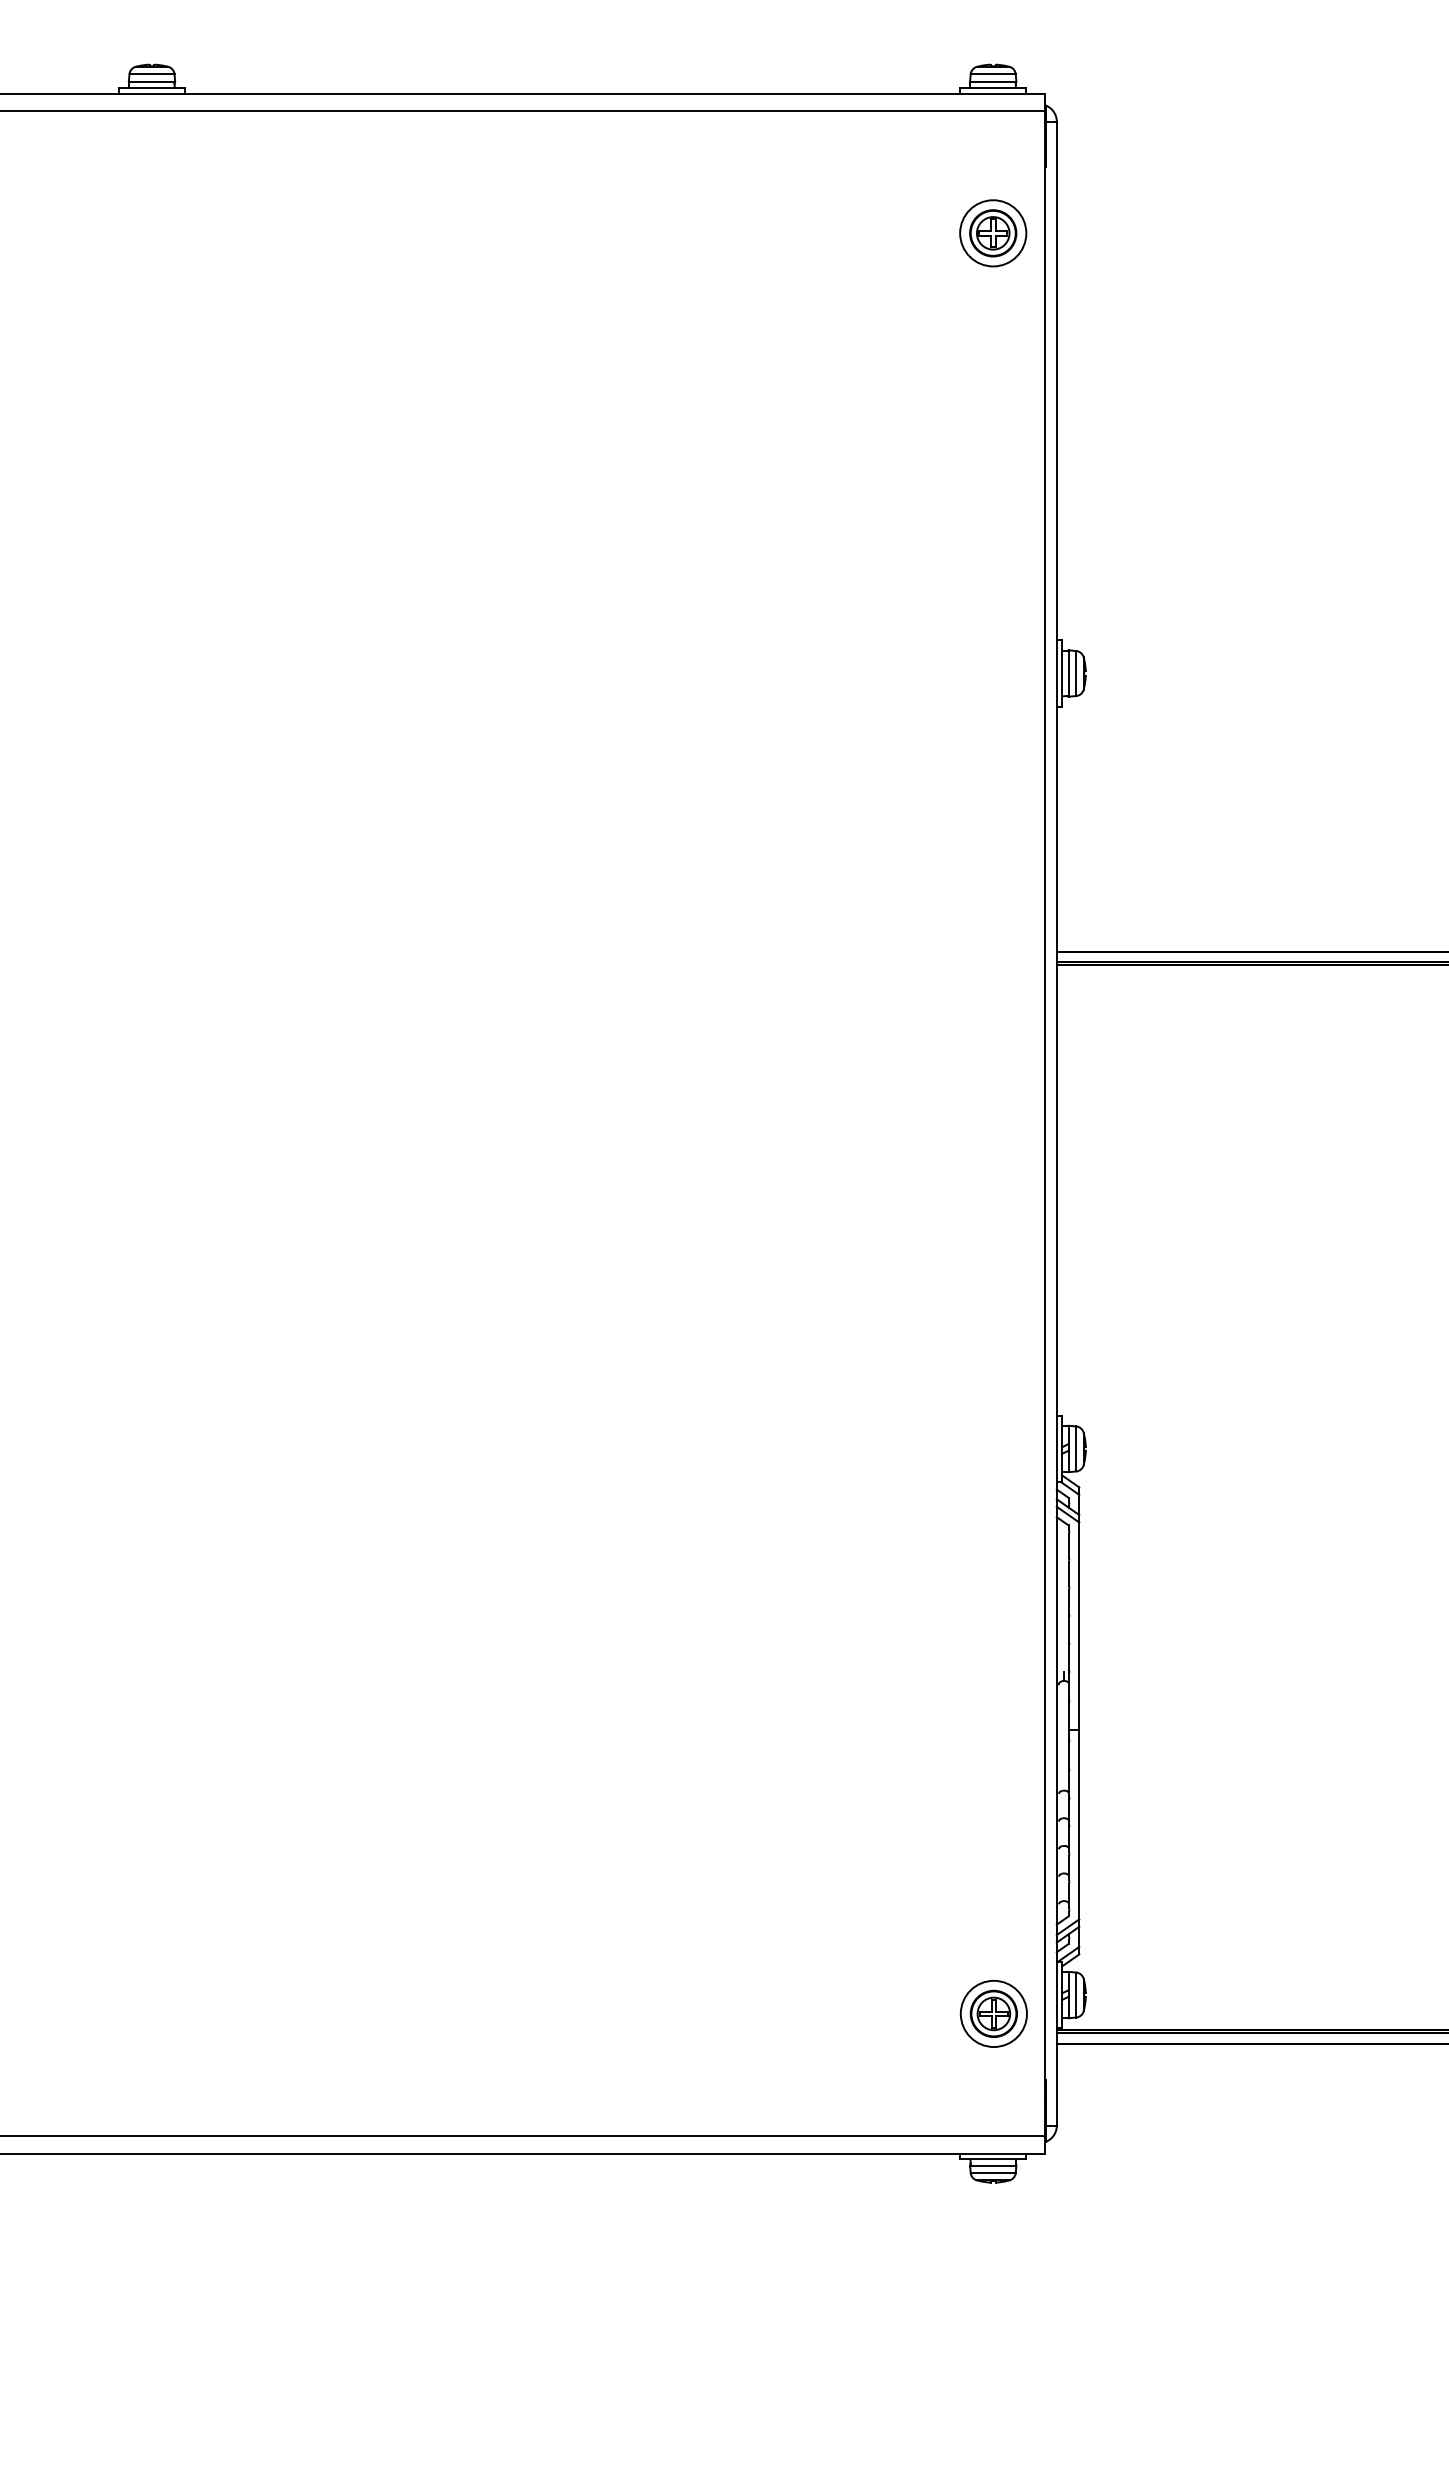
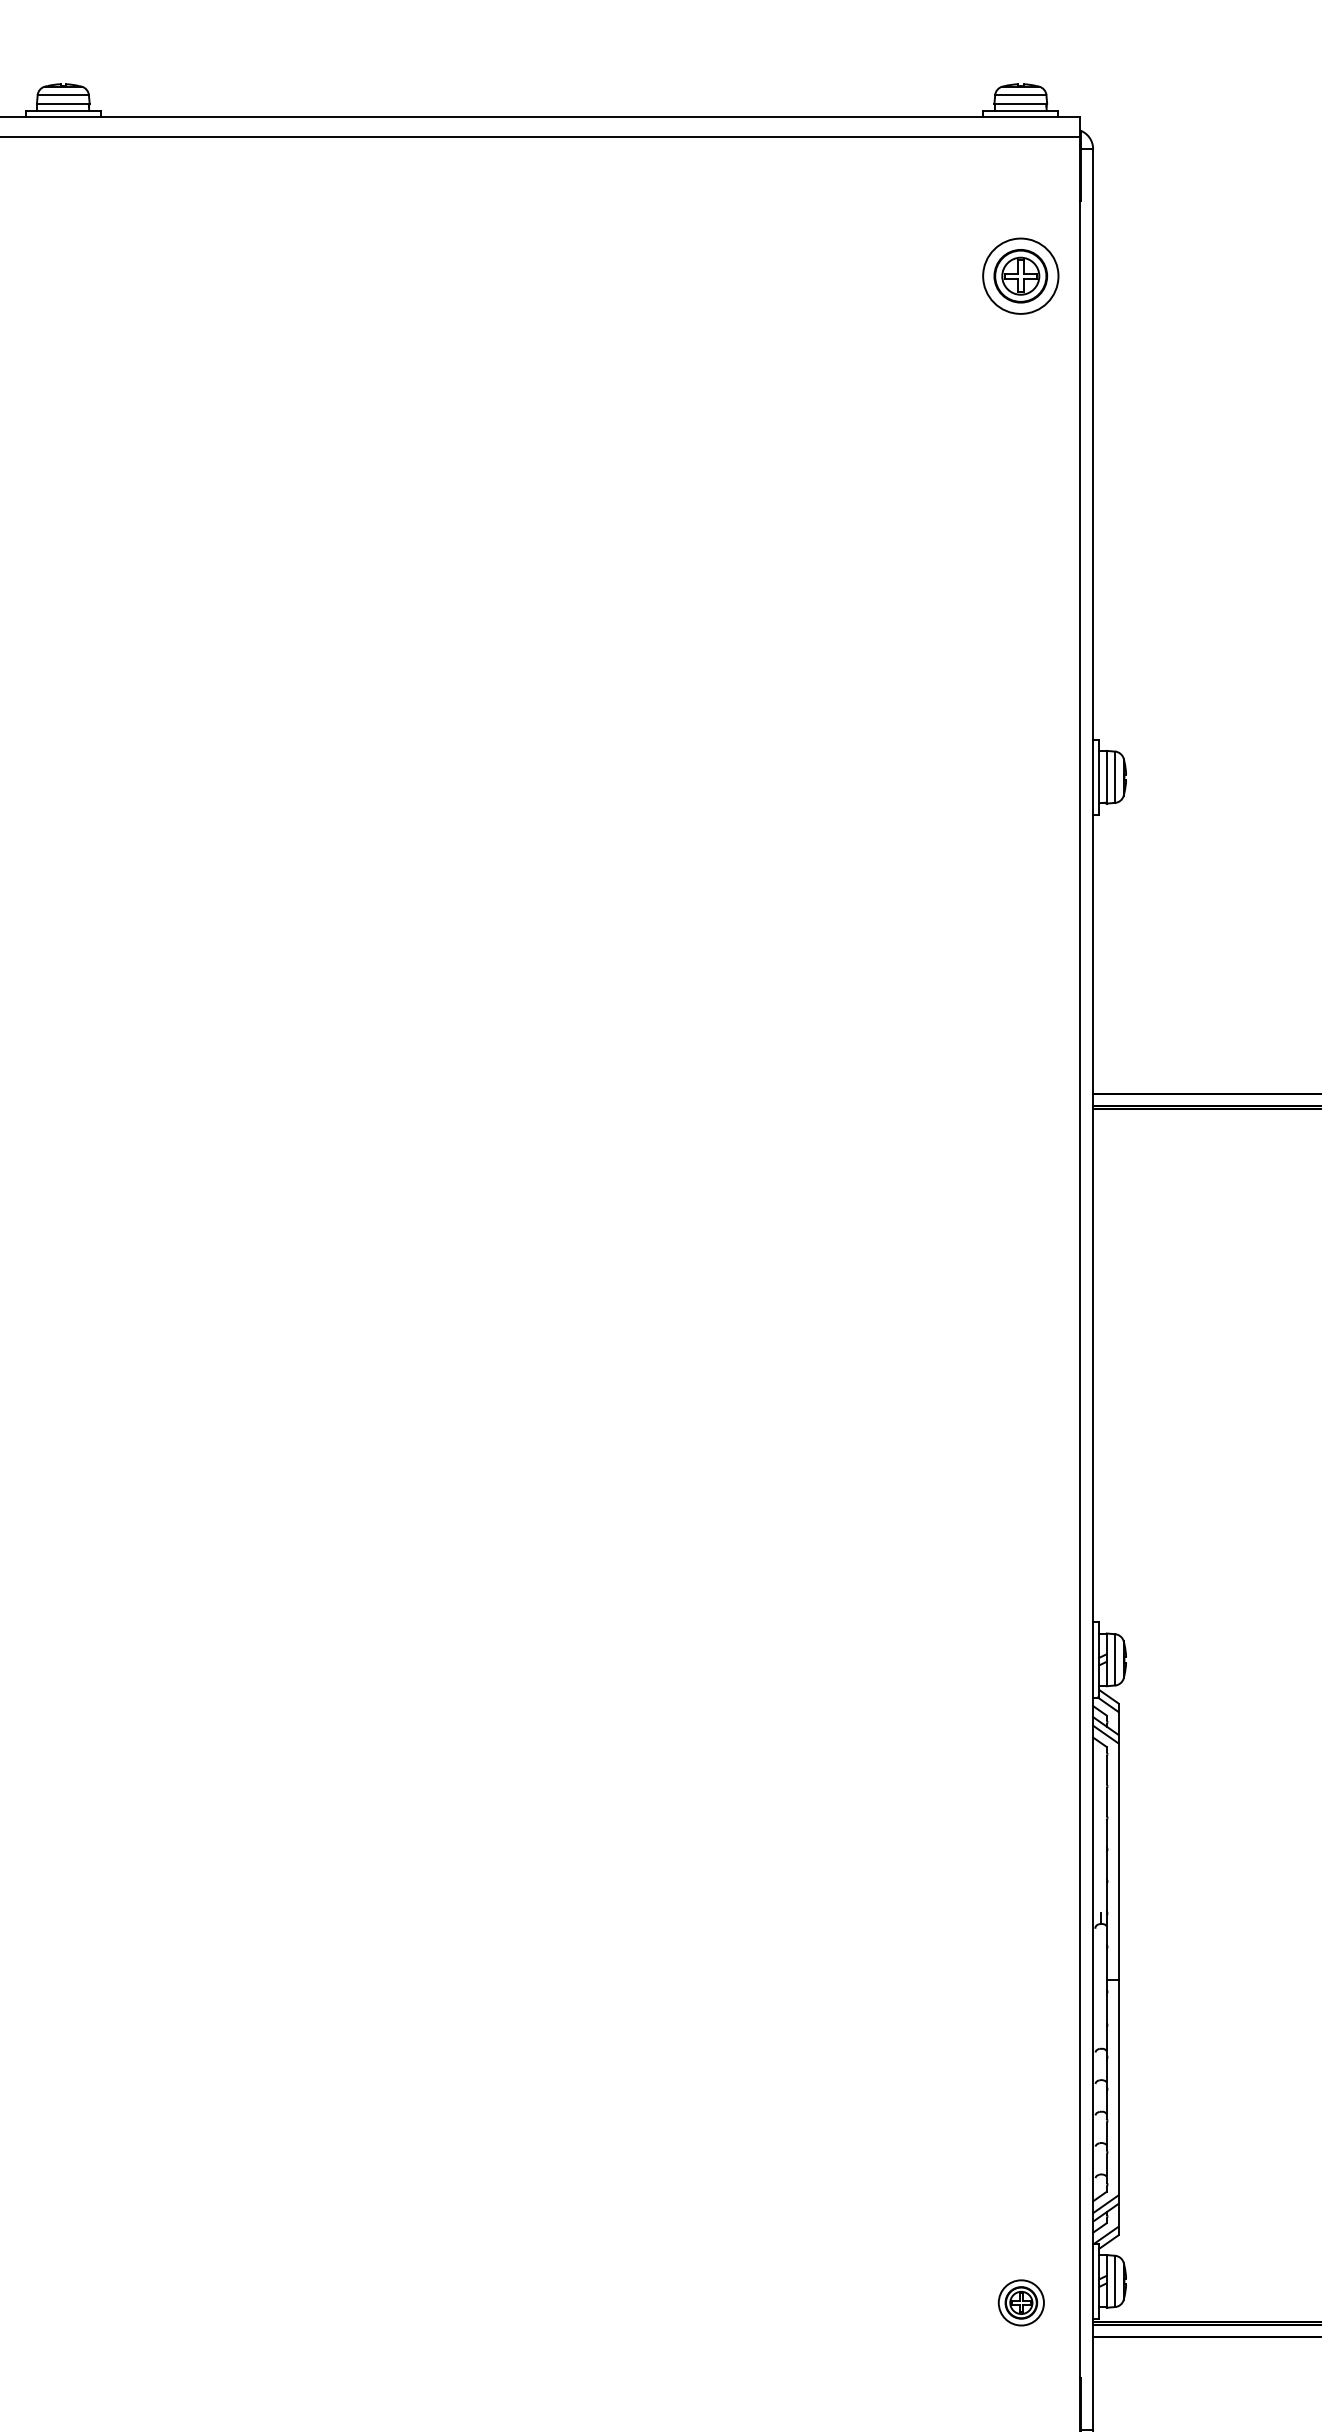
part: (993, 2013) -> (1021, 2302), size x0.6

